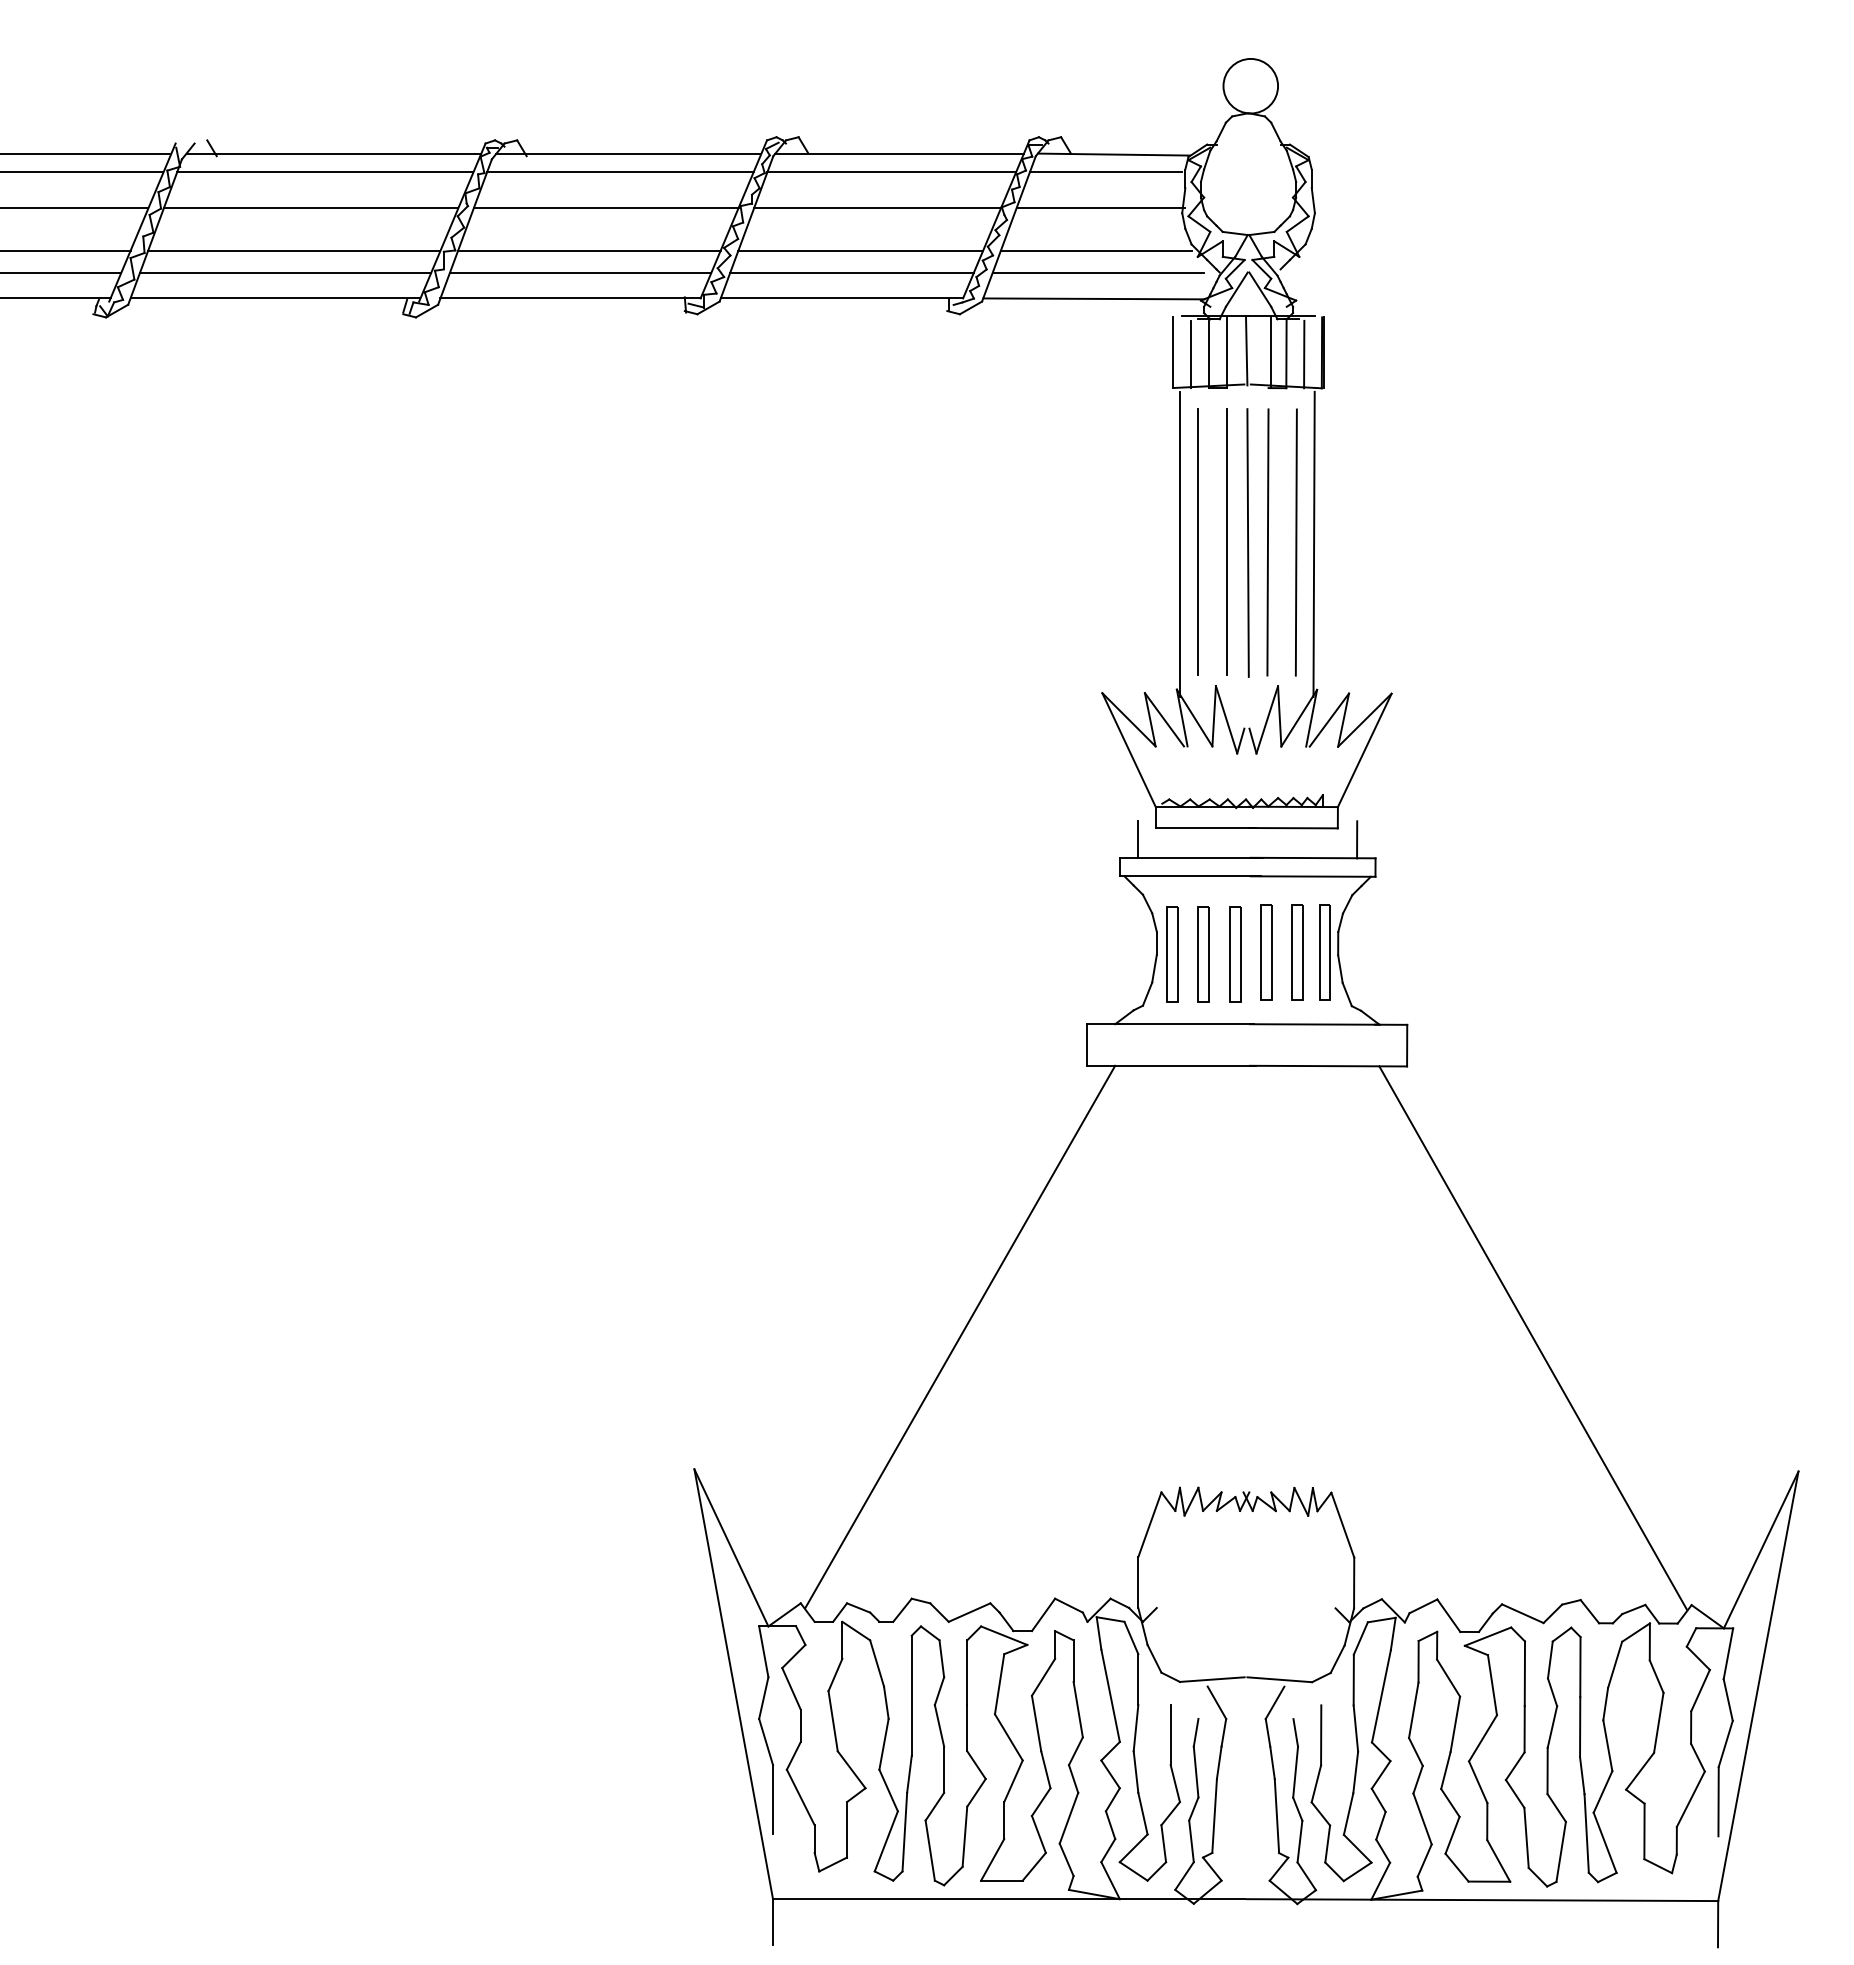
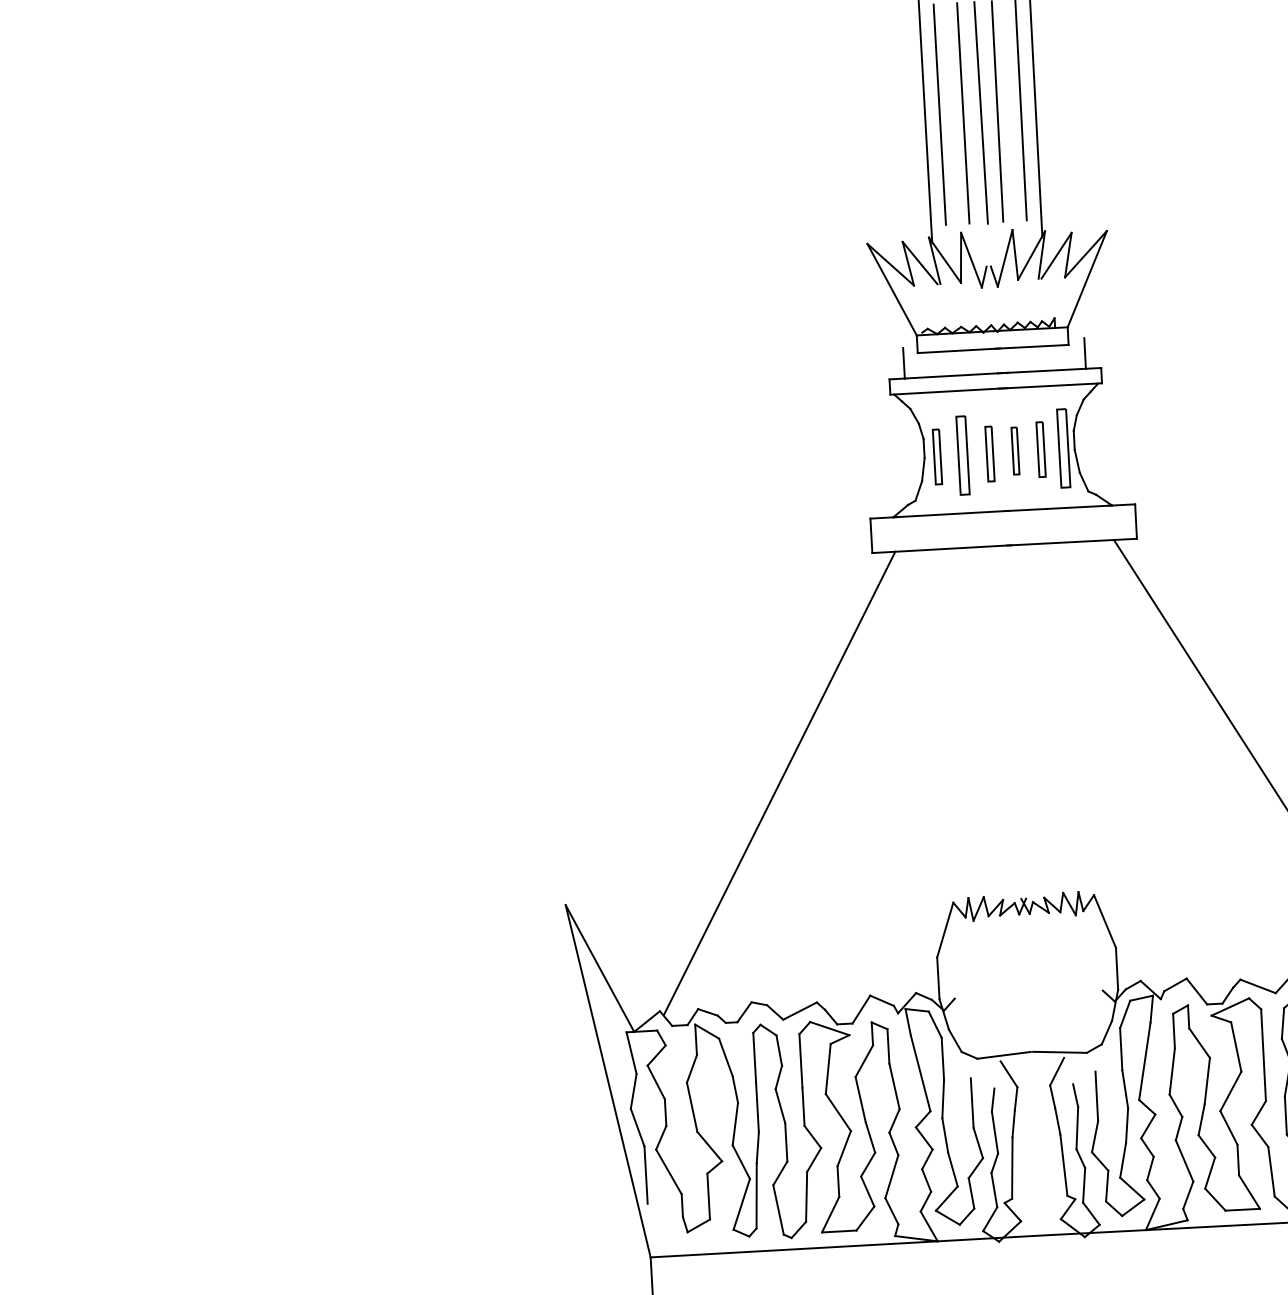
part: (1266, 952) -> (1015, 450), size x0.6
part: (1297, 952) -> (1040, 449), size x0.7
part: (1172, 954) -> (937, 456), size x0.7
part: (1235, 954) -> (989, 454), size x0.7

